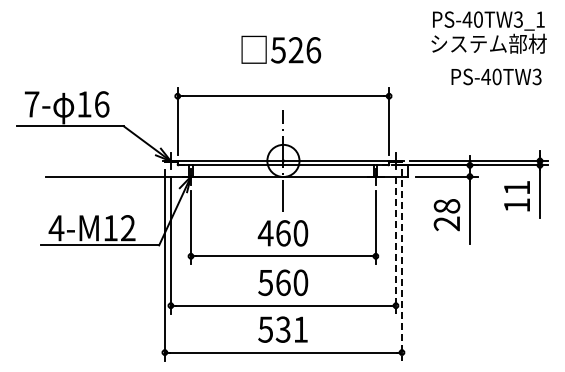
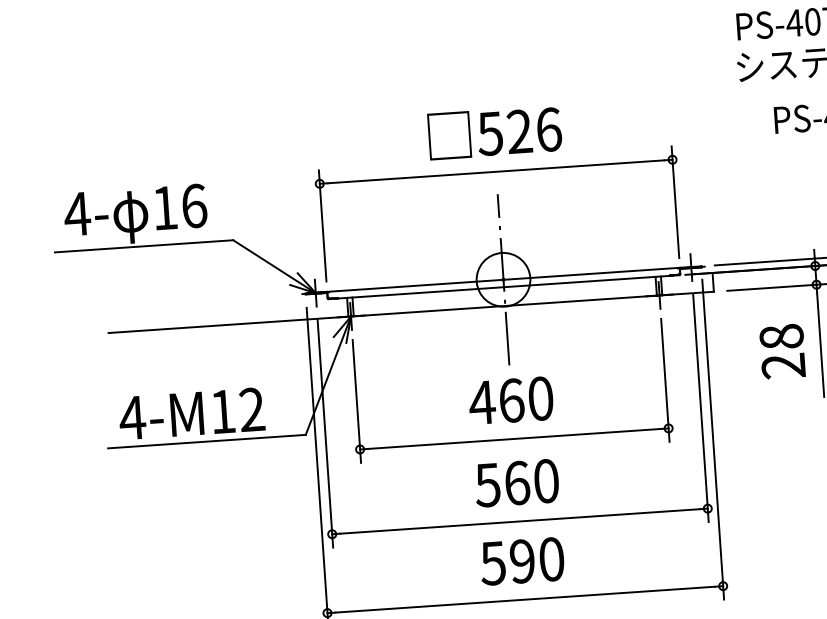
text: (281, 49) -> (495, 132), moved
text: (31, 104) -> (76, 214), 7- -> 4-
line: (395, 246) -> (700, 409), dashed -> solid
line: (401, 264) -> (712, 439), dashed -> solid
text: (291, 329) -> (536, 560), 531 -> 590

